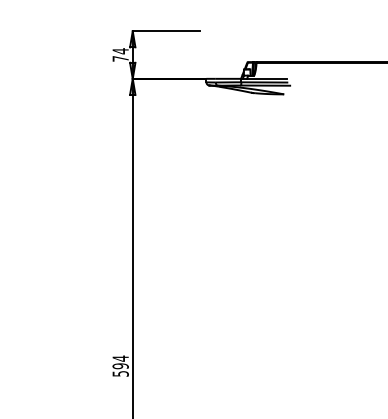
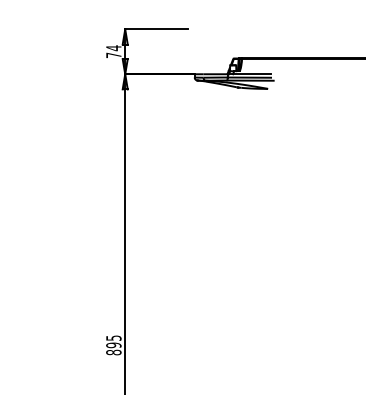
text: (120, 366) -> (113, 345), 594 -> 895

